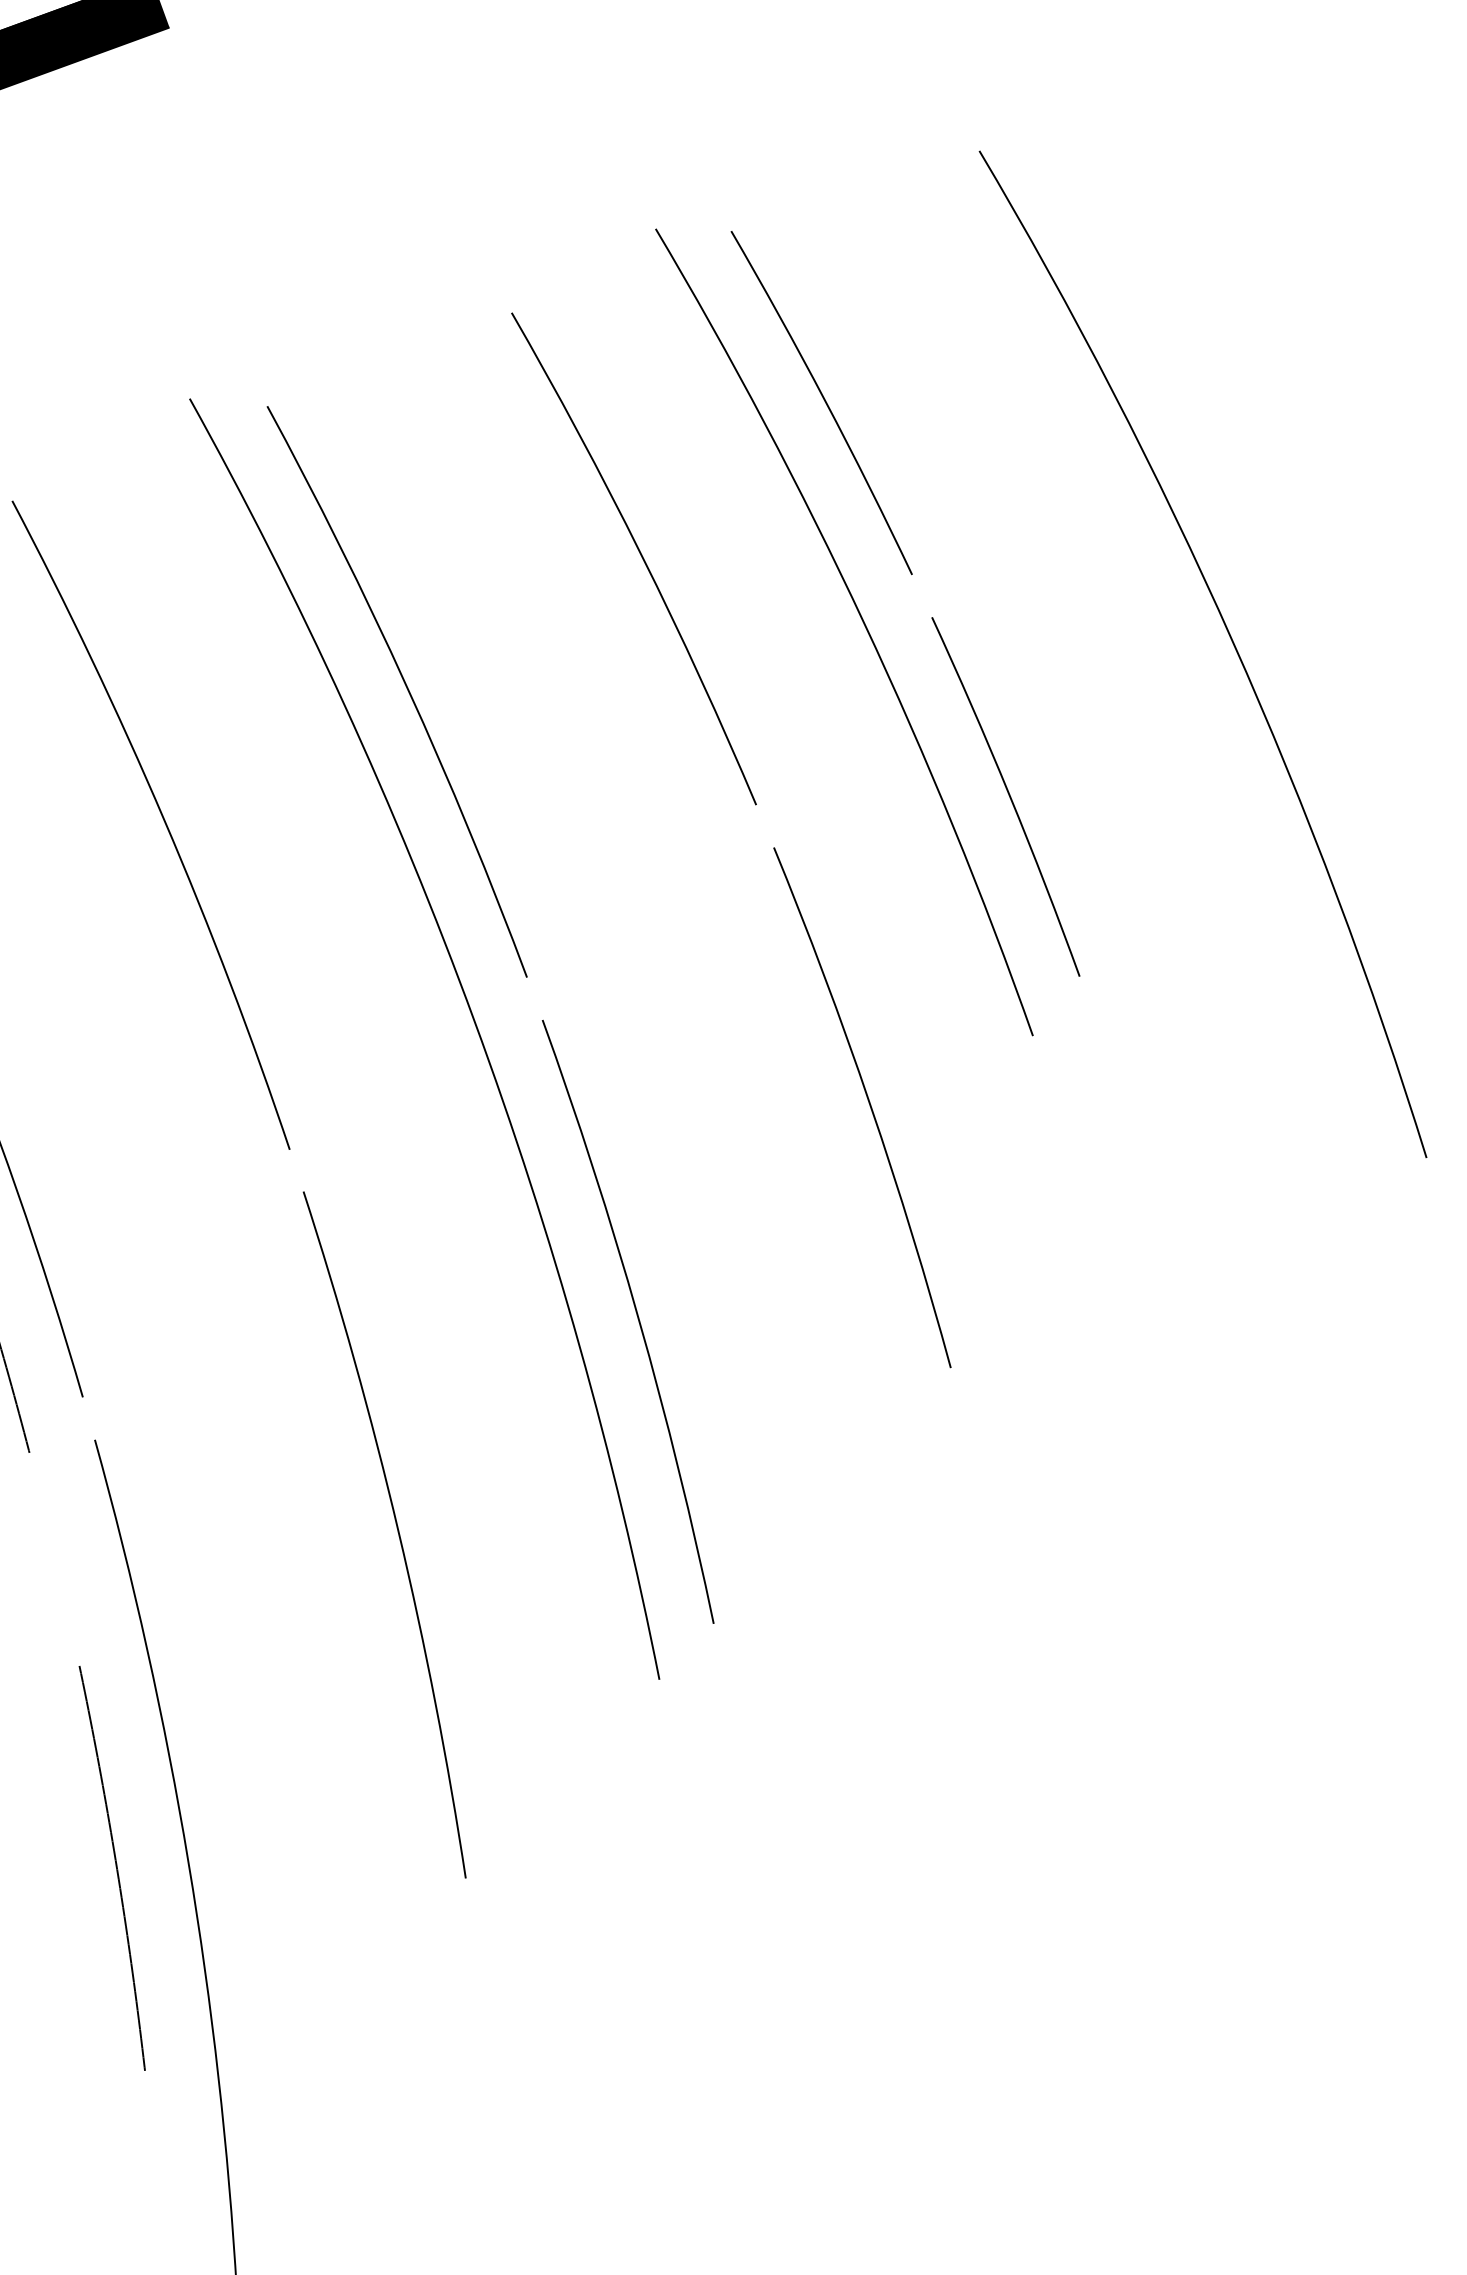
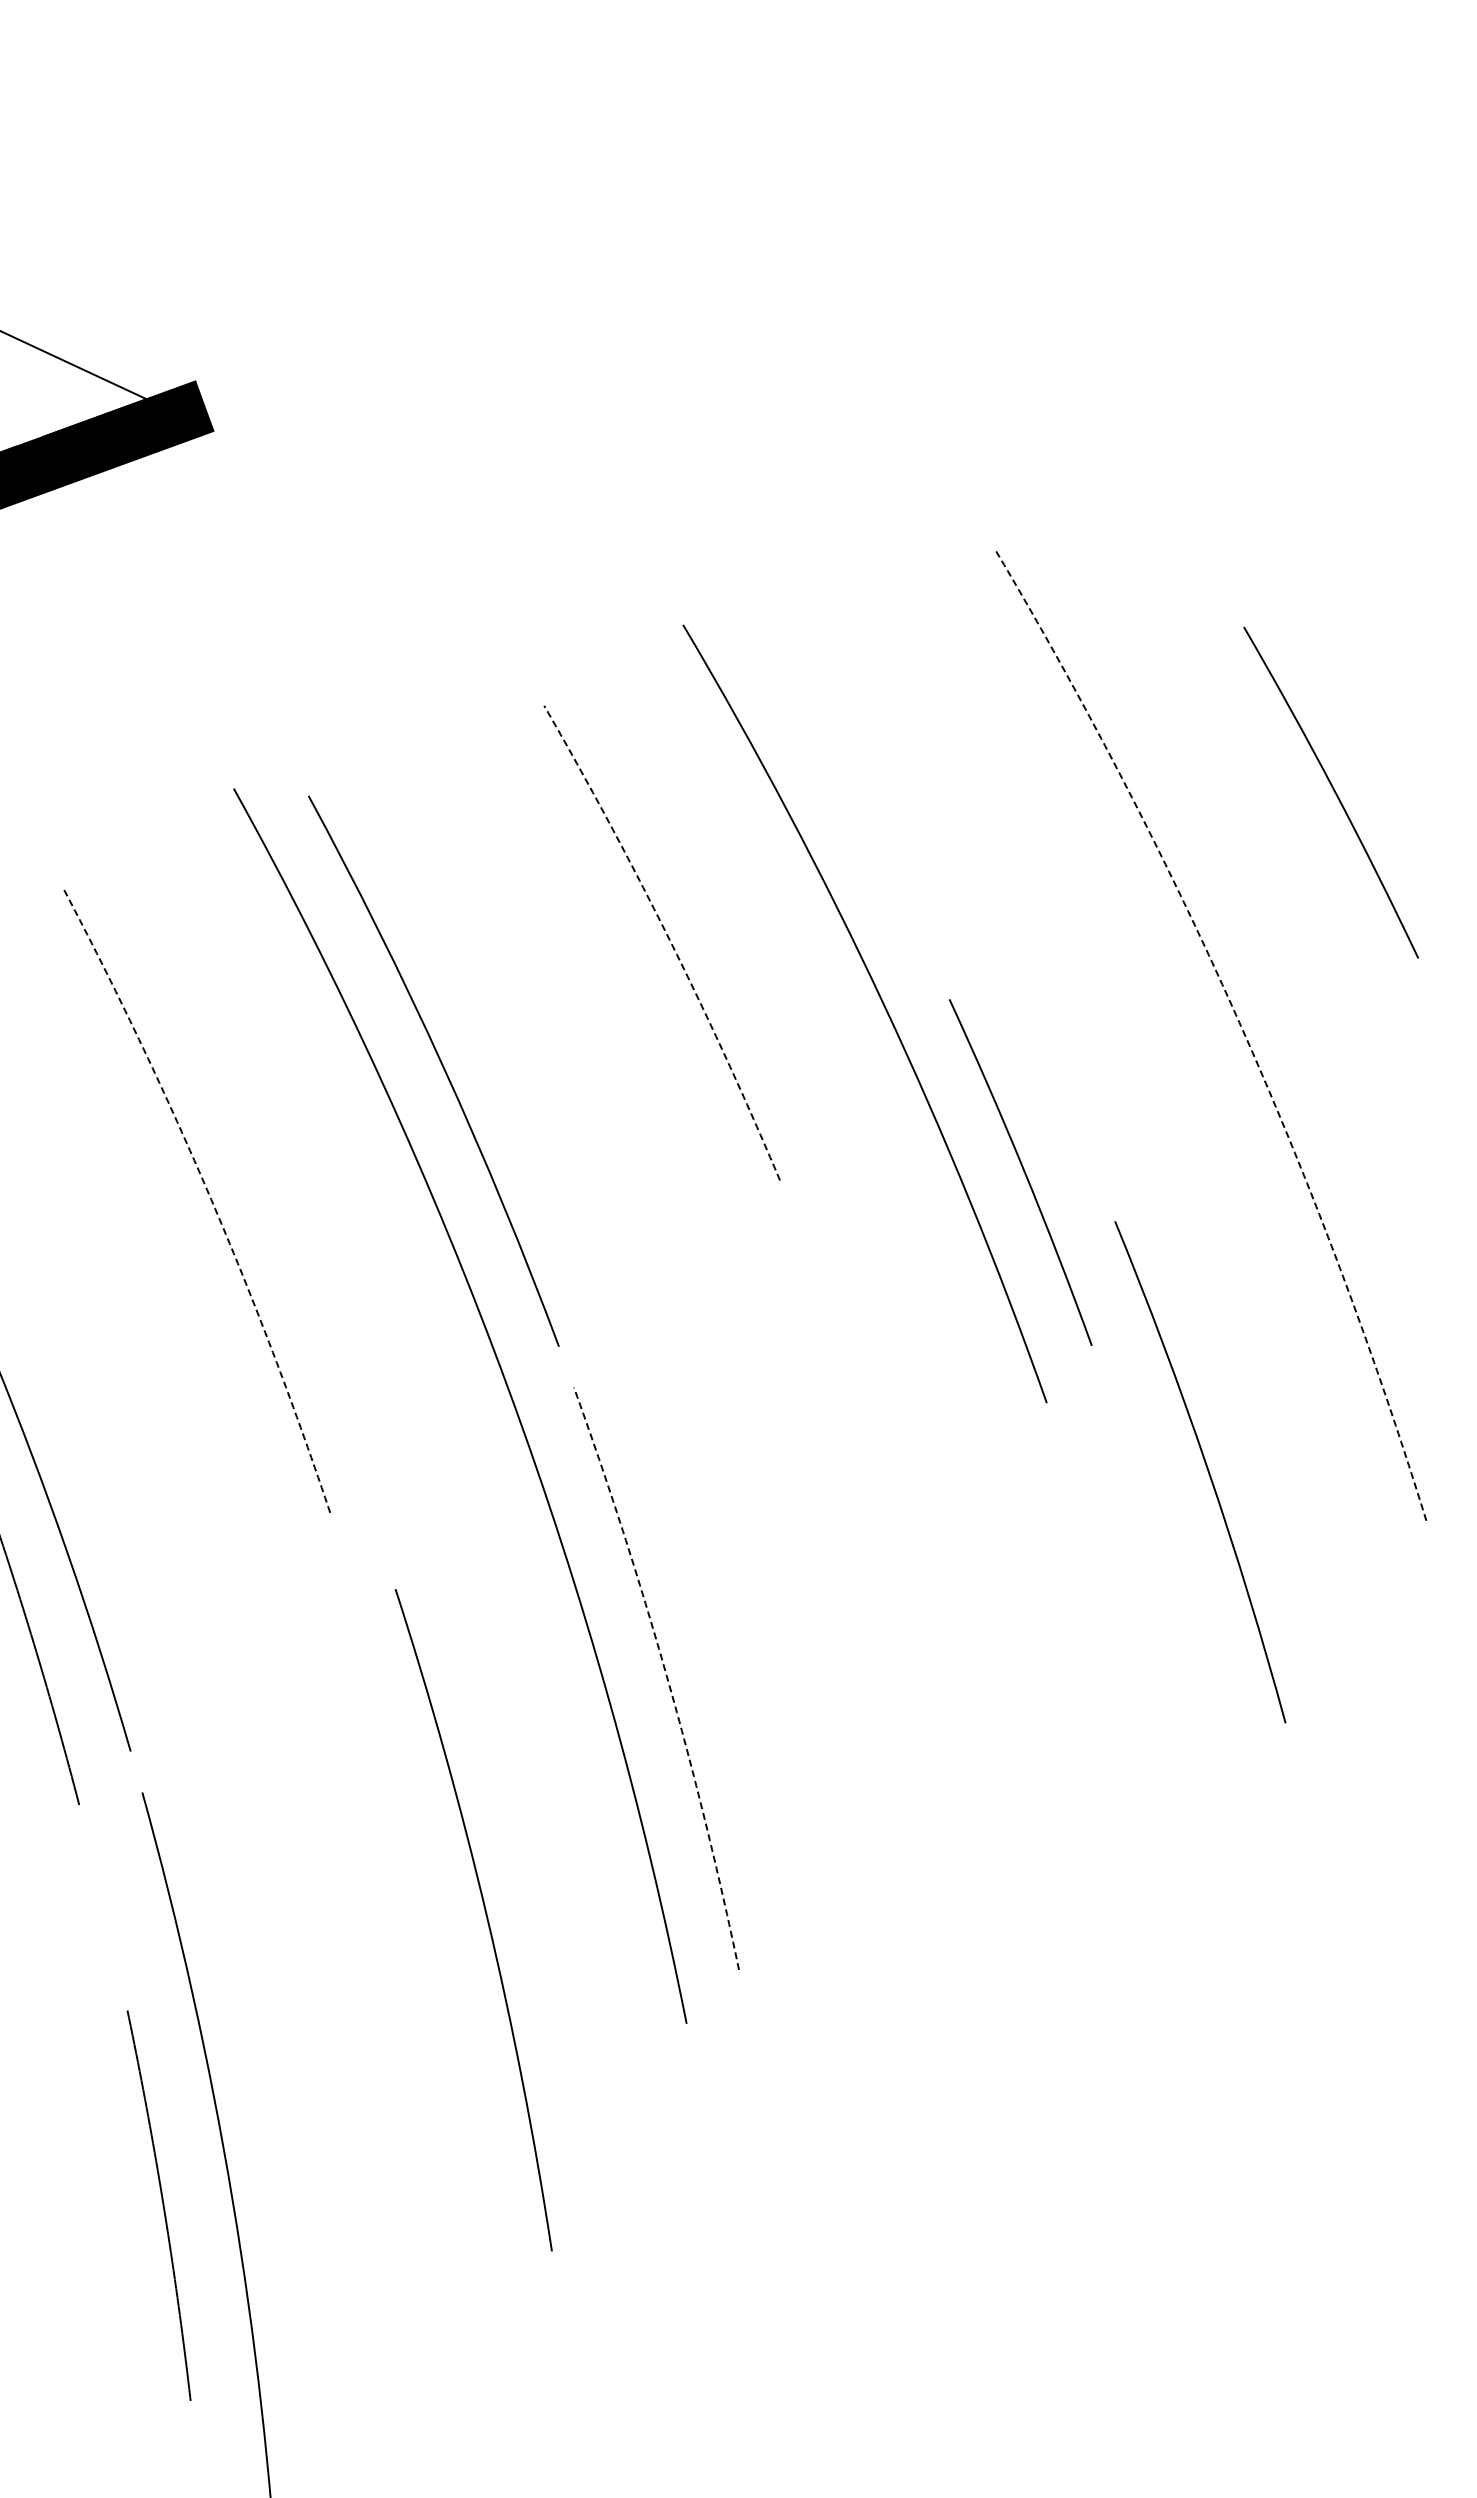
arc: (824, 401) -> (1333, 791), moved
arc: (641, 555) -> (669, 939), solid -> dashed
arc: (1232, 641) -> (1239, 1022), solid -> dashed
arc: (164, 819) -> (209, 1194), solid -> dashed
arc: (869, 1106) -> (1207, 1471), moved
arc: (638, 1318) -> (666, 1675), solid -> dashed
arc: (396, 1530) -> (485, 1915), moved

